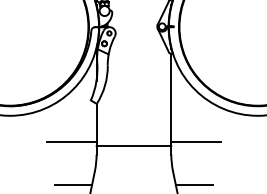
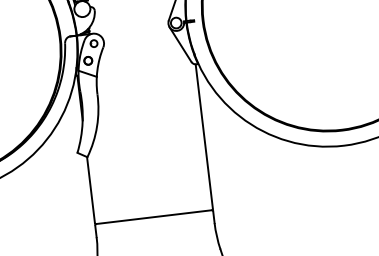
line: (71, 141) -> (54, 221), removed
line: (195, 141) -> (250, 197), removed

